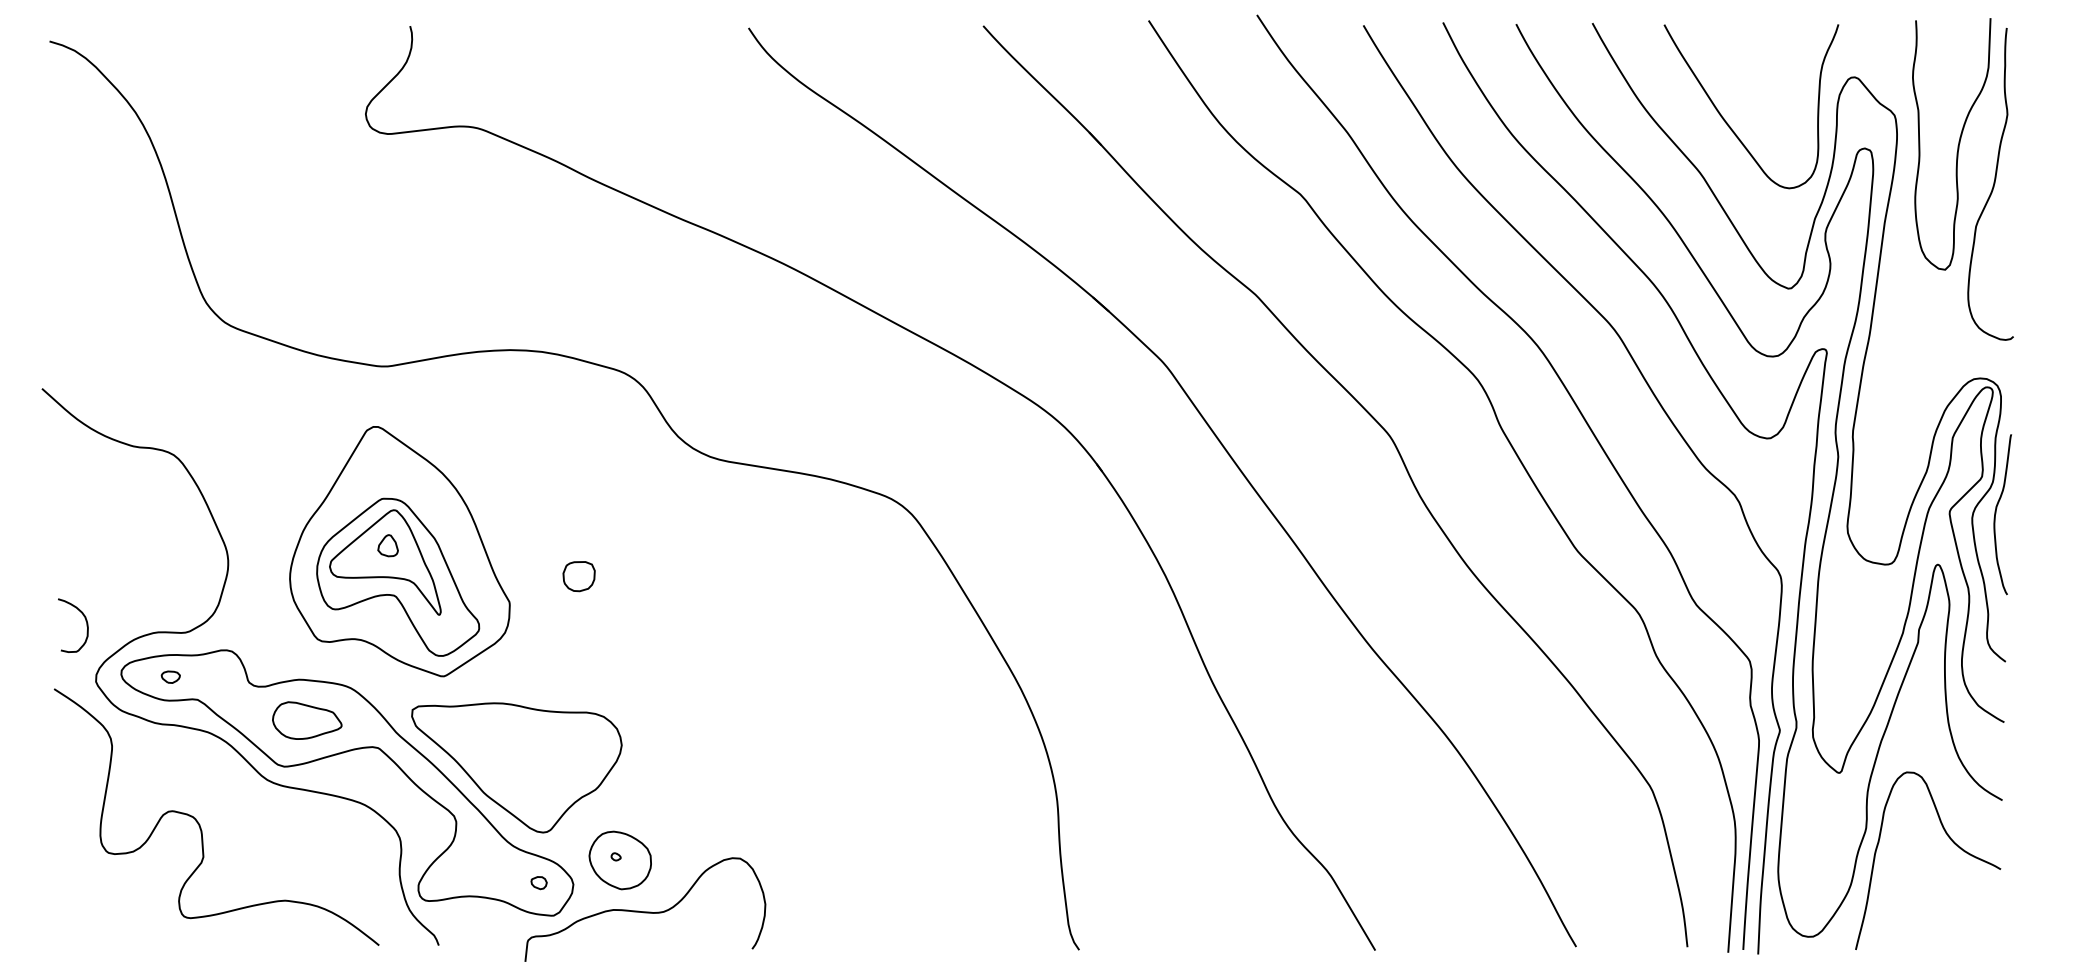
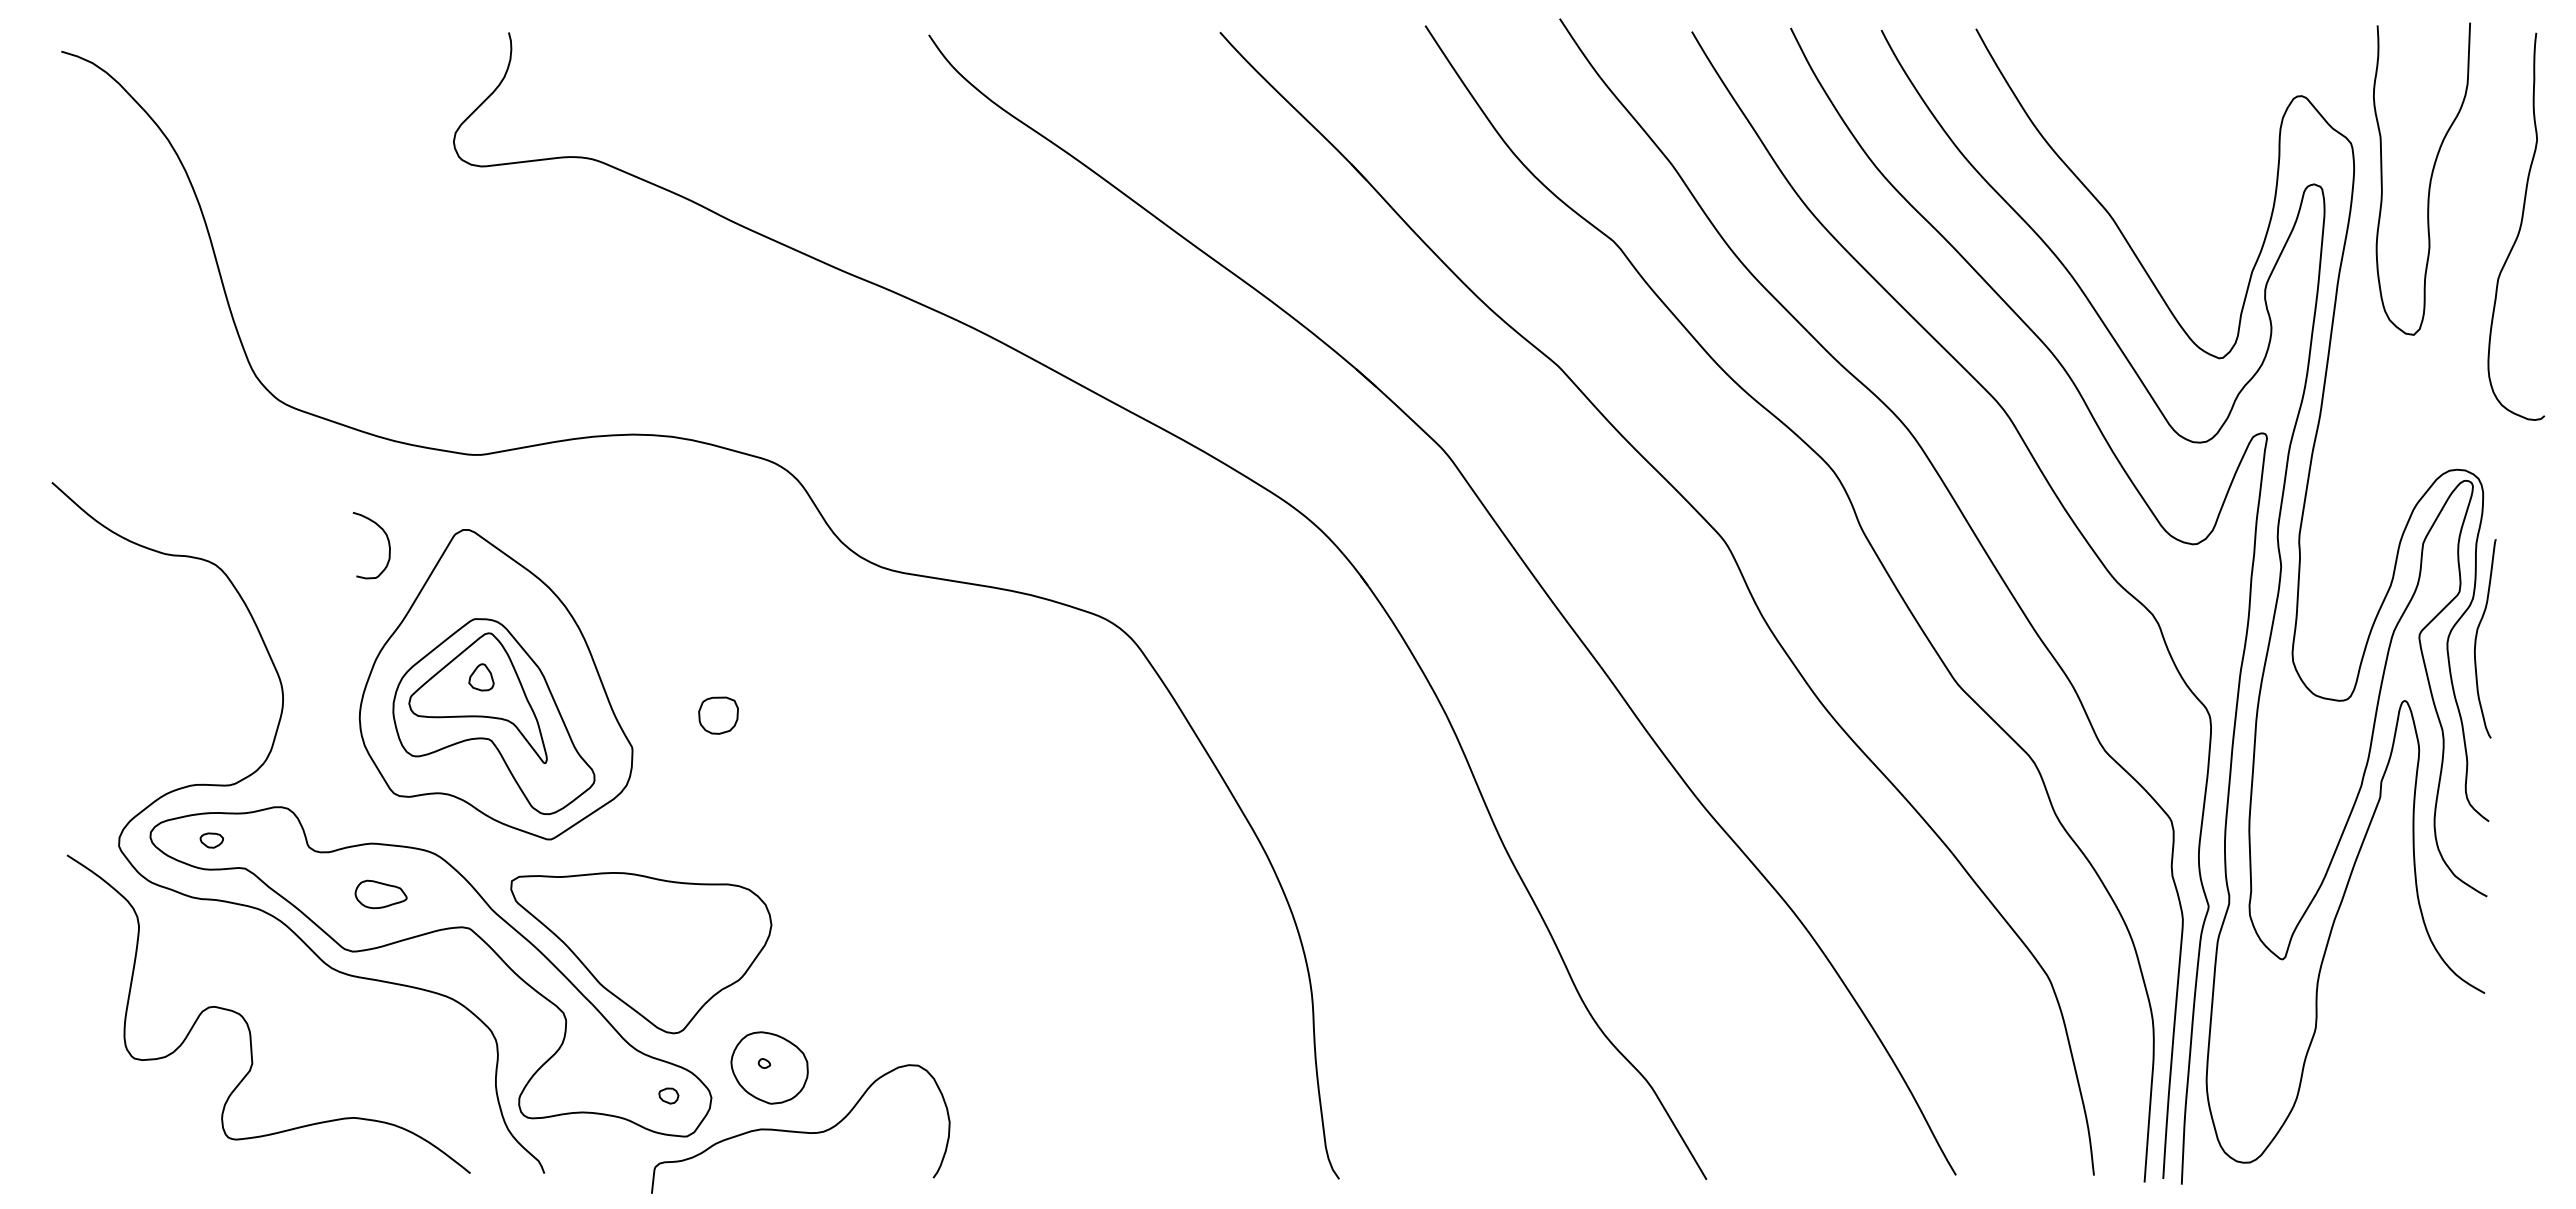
curve: (1728, 123) -> (2144, 153), removed
curve: (1993, 184) -> (2519, 226), moved
curve: (85, 621) -> (387, 540), moved
part: (306, 720) -> (380, 894), size x0.6
curve: (1949, 839) -> (2419, 1041), removed

